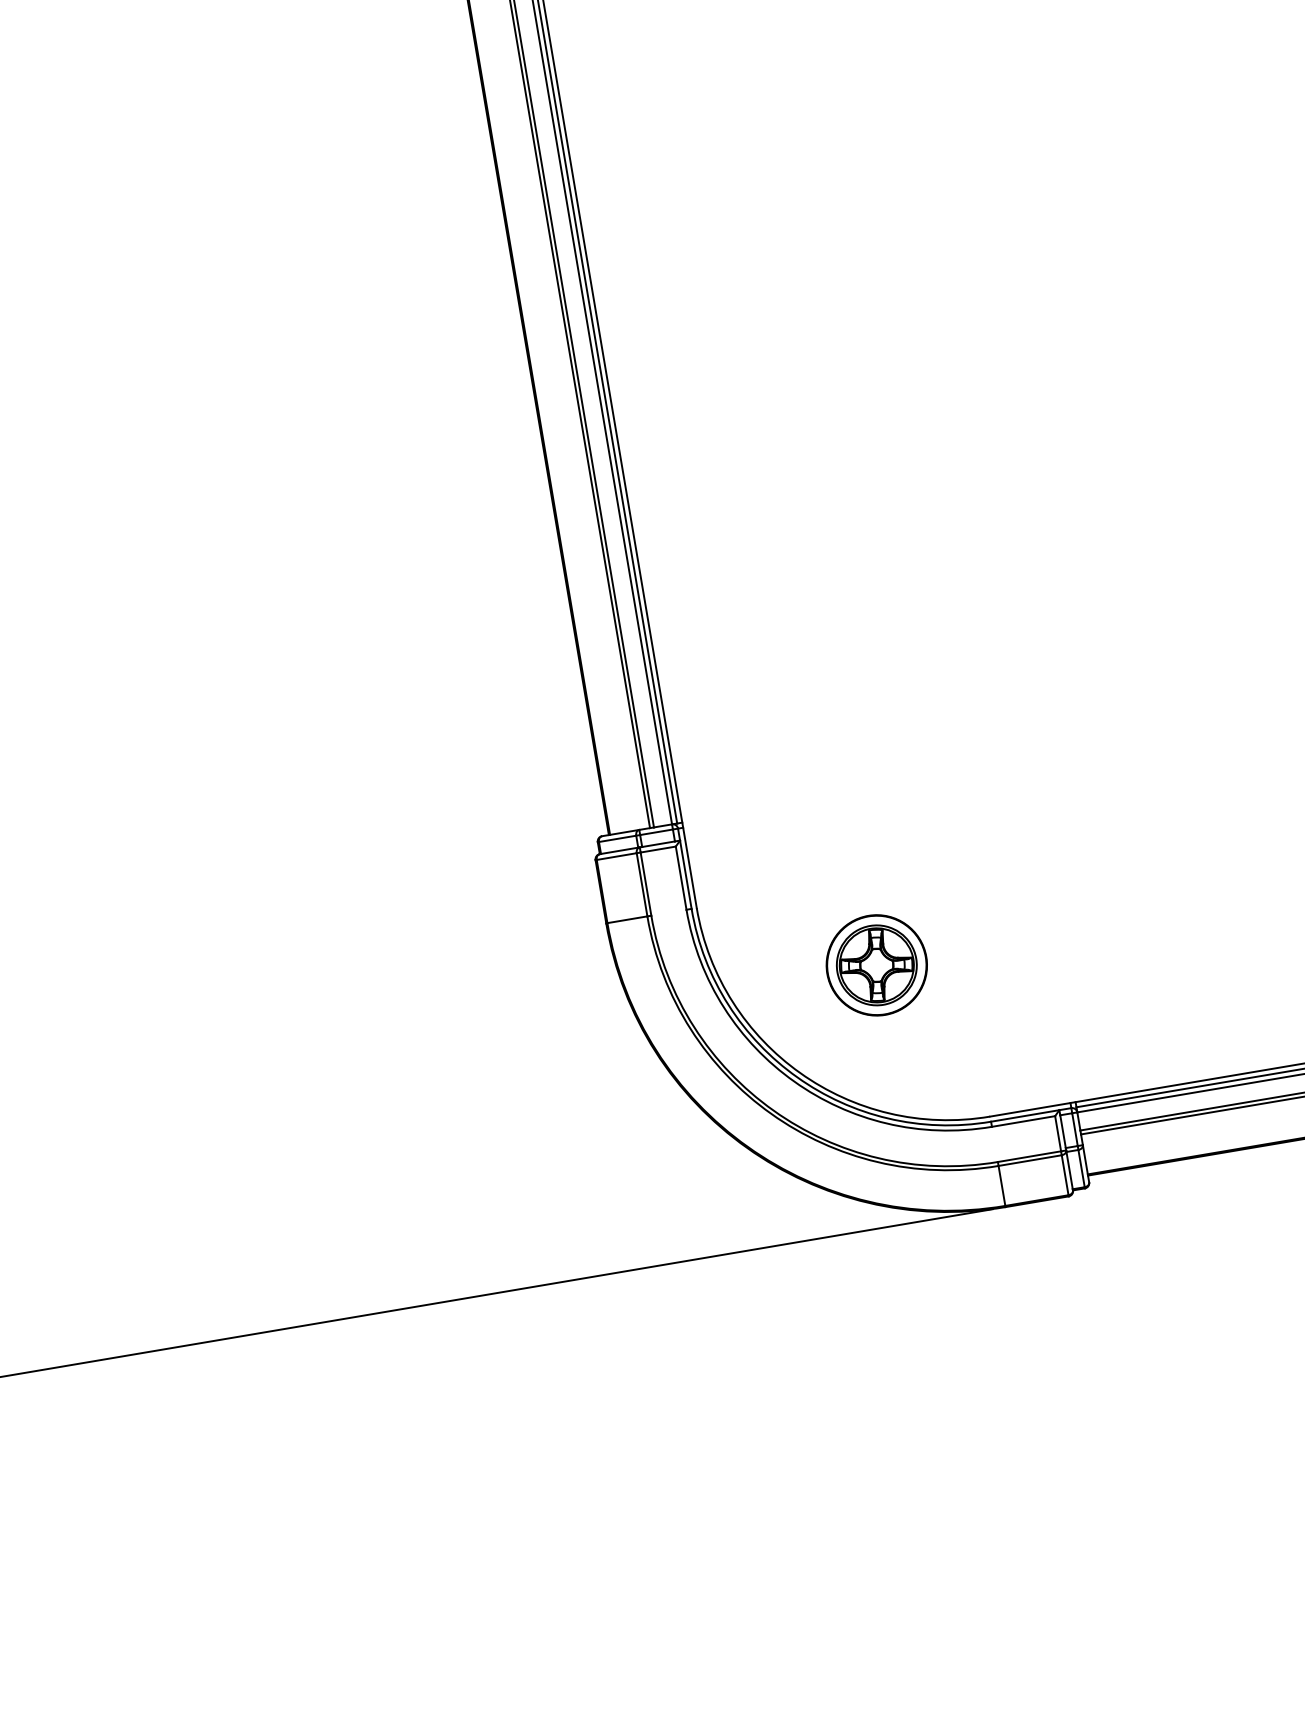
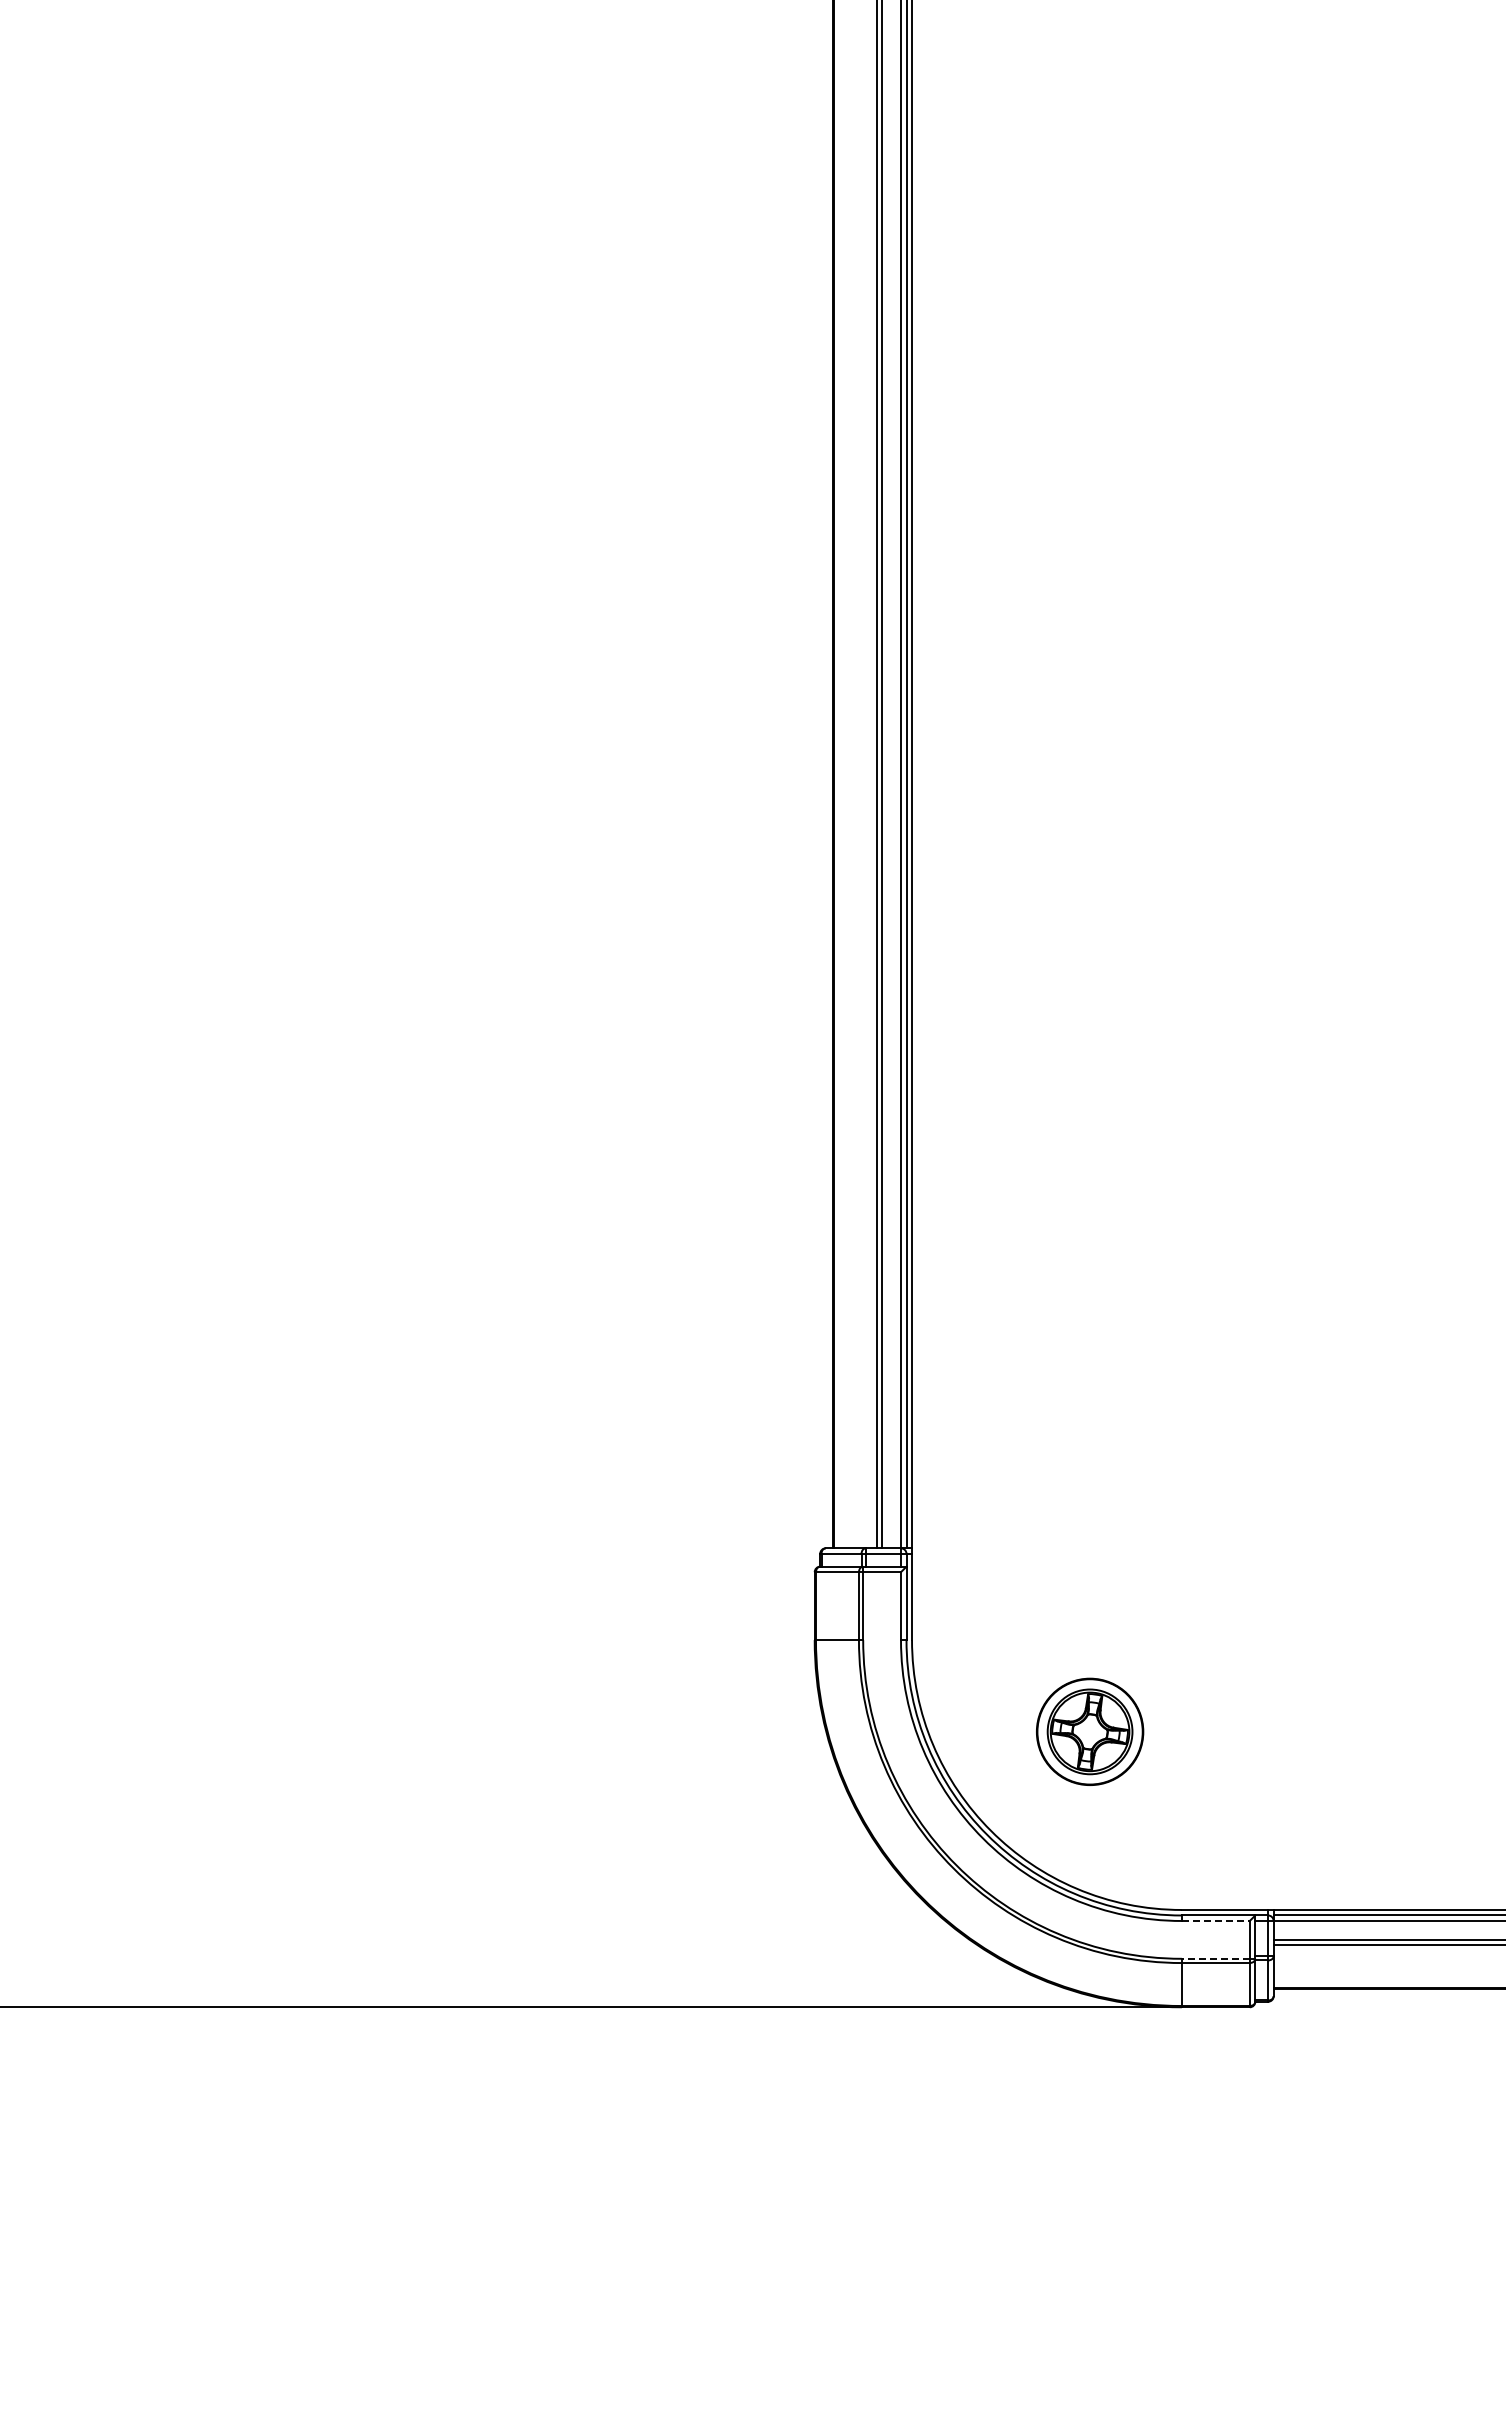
line: (1023, 1121) -> (1215, 1920), solid -> dashed
line: (1029, 1156) -> (1215, 1958), solid -> dashed

